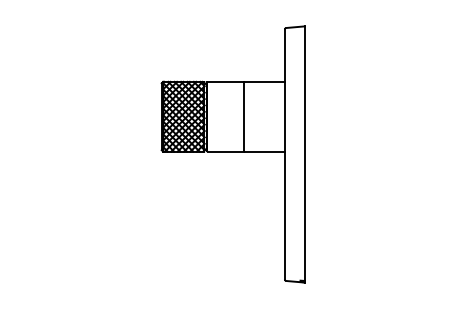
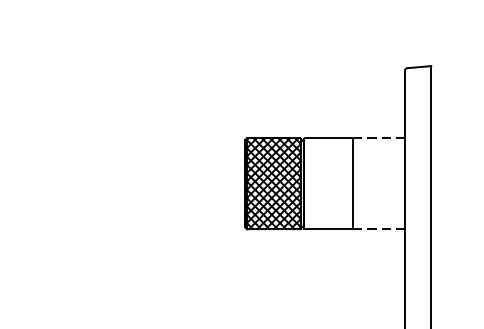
line: (265, 81) -> (380, 137), solid -> dashed
line: (265, 151) -> (380, 228), solid -> dashed

